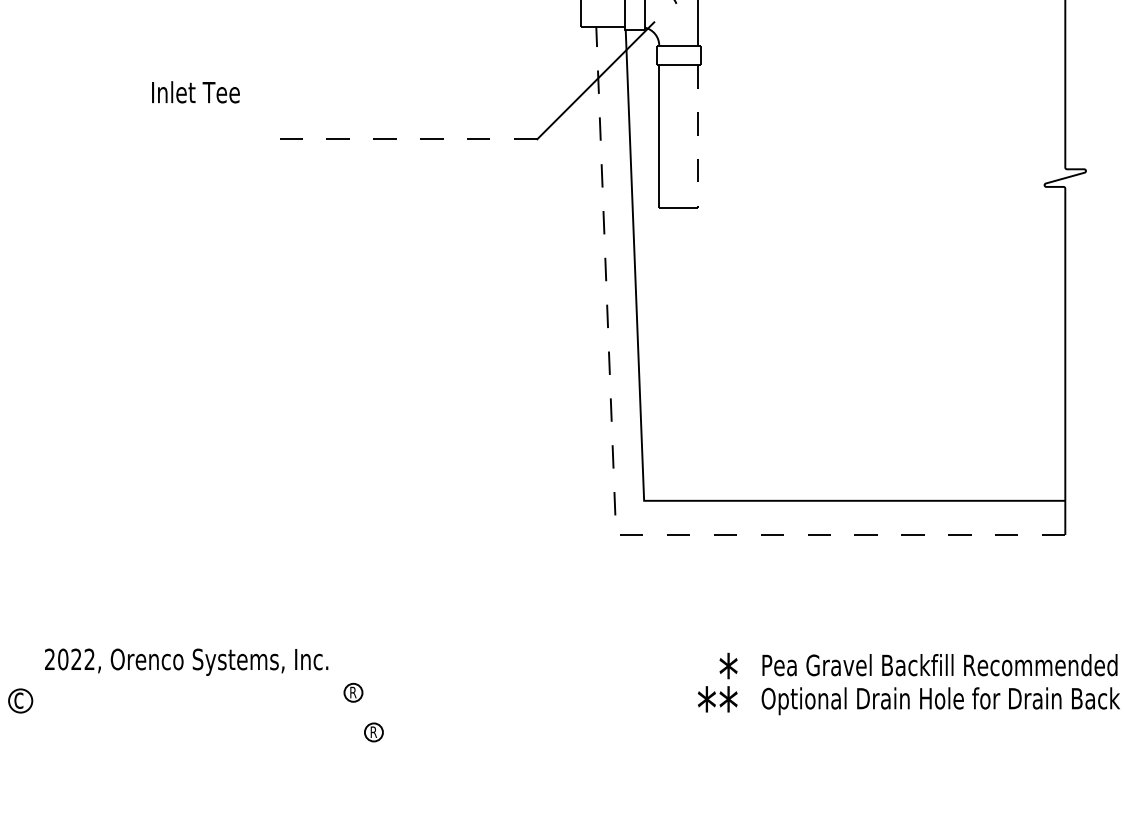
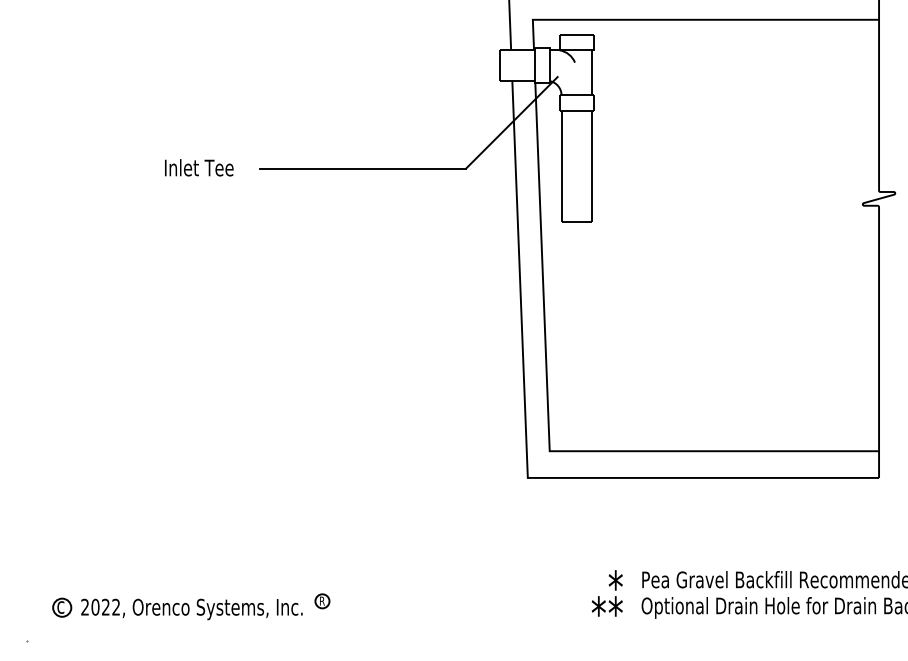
text: (196, 91) -> (199, 167), moved
line: (698, 136) -> (592, 166), dashed -> solid
line: (404, 139) -> (362, 168), dashed -> solid
line: (614, 506) -> (526, 455), dashed -> solid
text: (185, 662) -> (191, 609), moved
part: (373, 732) -> (338, 632), removed

